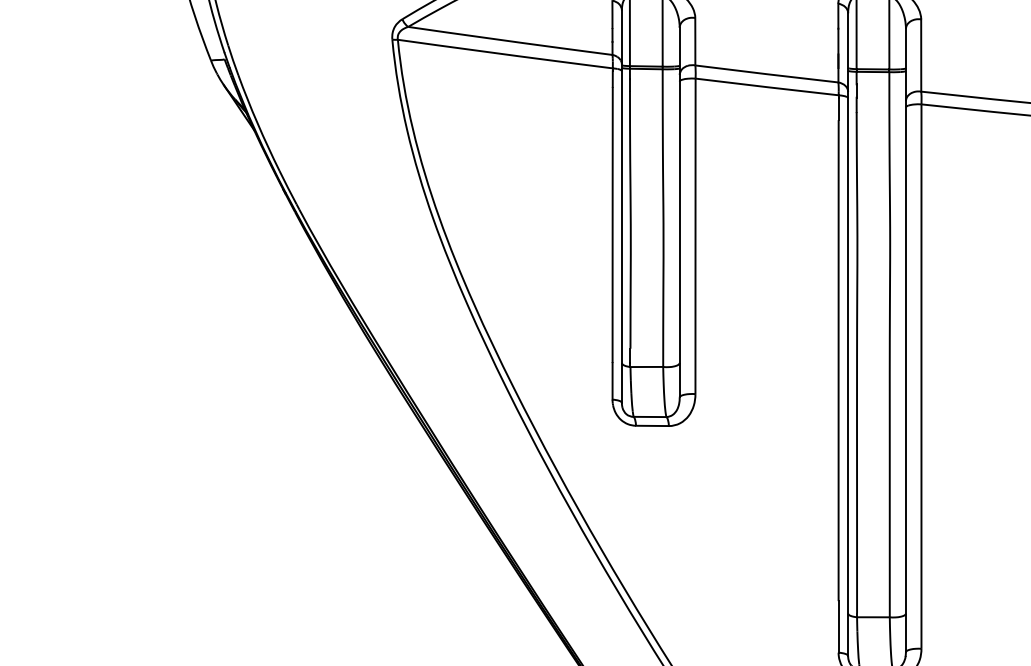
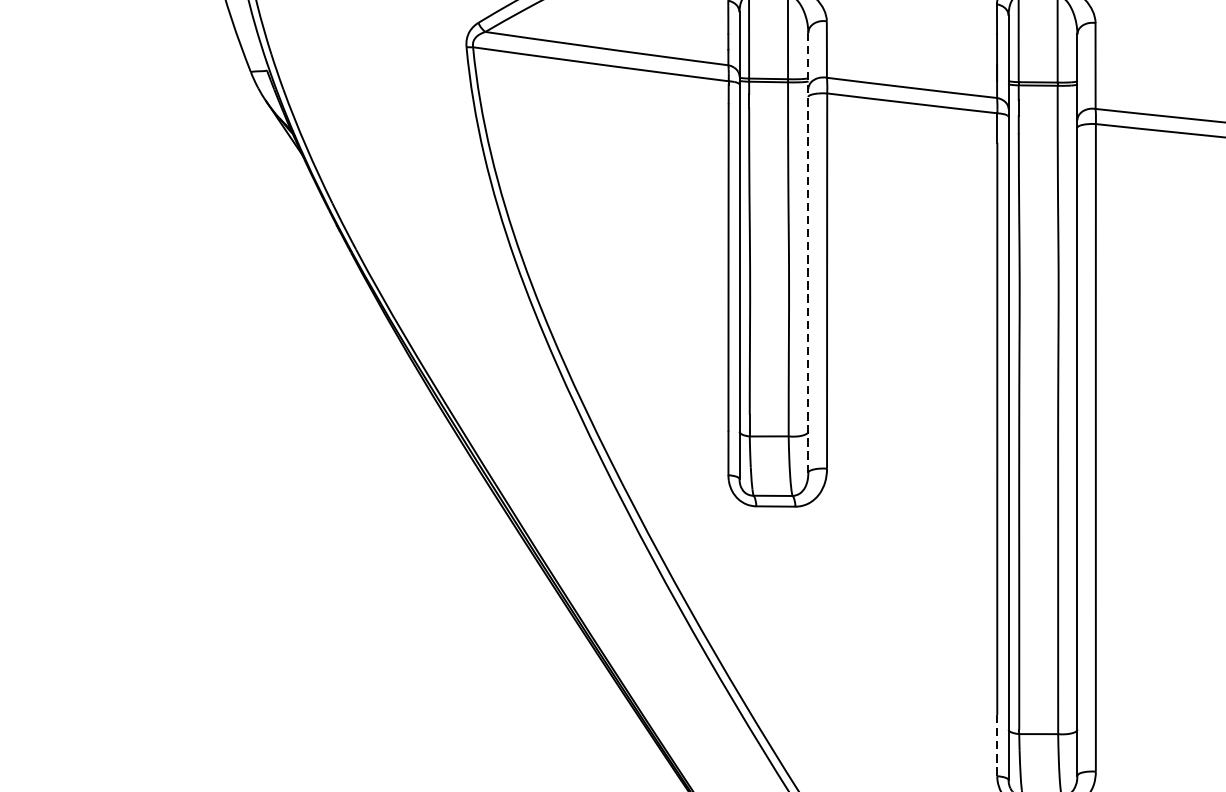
line: (679, 212) -> (808, 252), solid -> dashed
line: (838, 626) -> (997, 745), solid -> dashed

